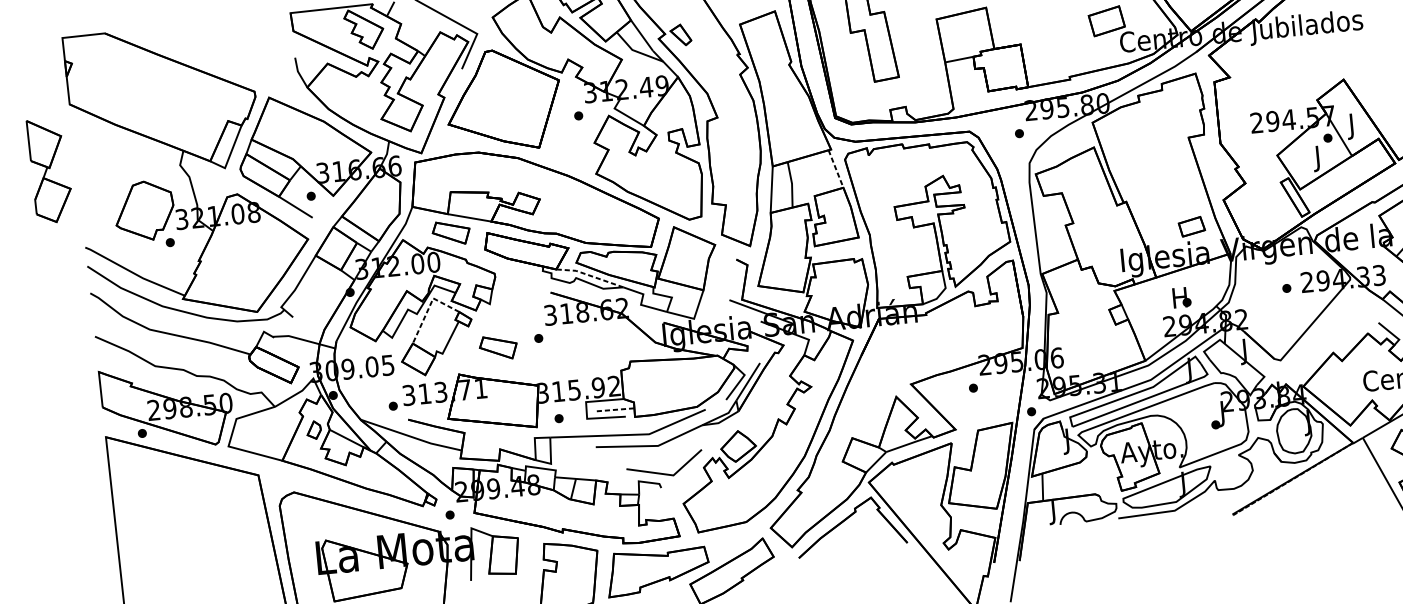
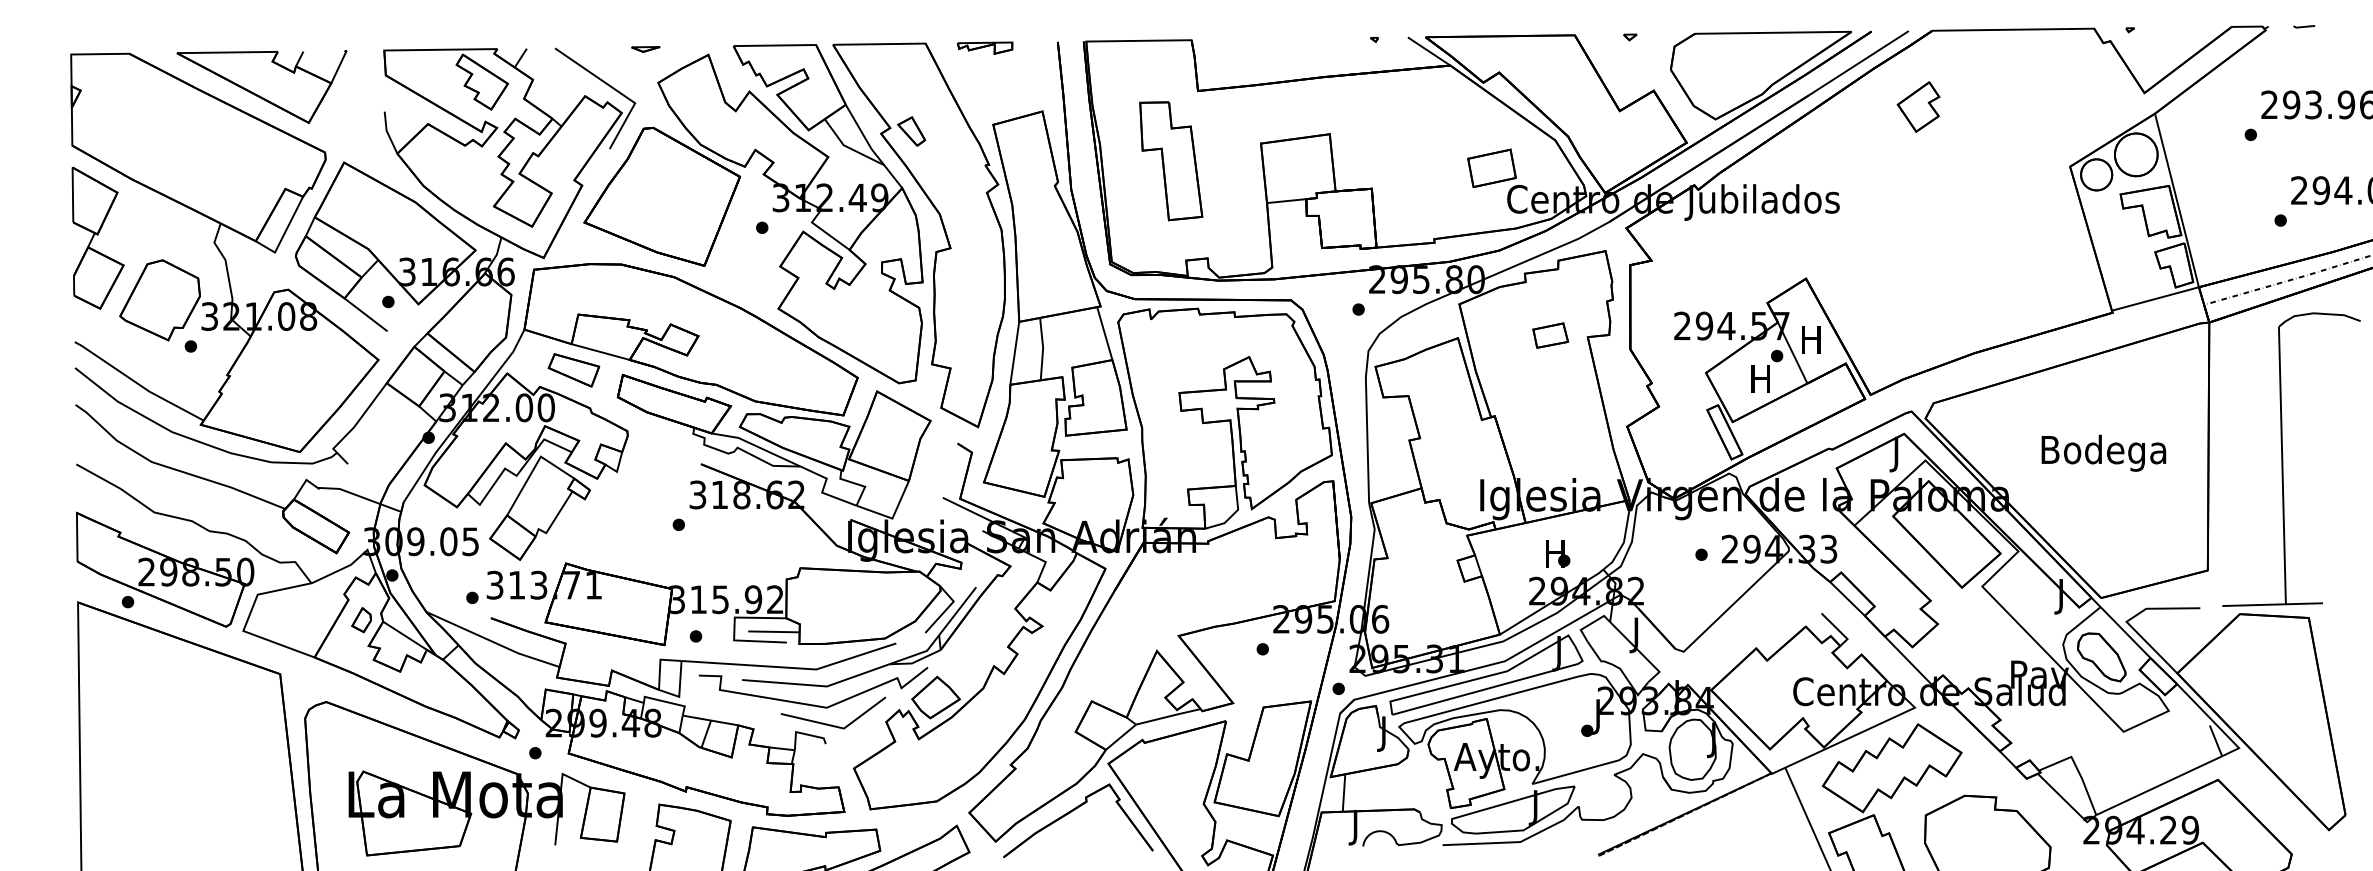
part: (203, 48) -> (261, 86), added
text: (1352, 126) -> (1811, 343), J -> H
text: (1317, 158) -> (1760, 382), J -> H
line: (835, 168) -> (1104, 333), dashed -> solid
part: (49, 170) -> (97, 237), moved
part: (1191, 226) -> (1550, 335), moved
line: (589, 275) -> (756, 446), dashed -> solid
line: (428, 307) -> (533, 468), dashed -> solid
part: (498, 347) -> (622, 532), removed
line: (615, 409) -> (773, 631), dashed -> solid
curve: (645, 459) -> (808, 703), added

